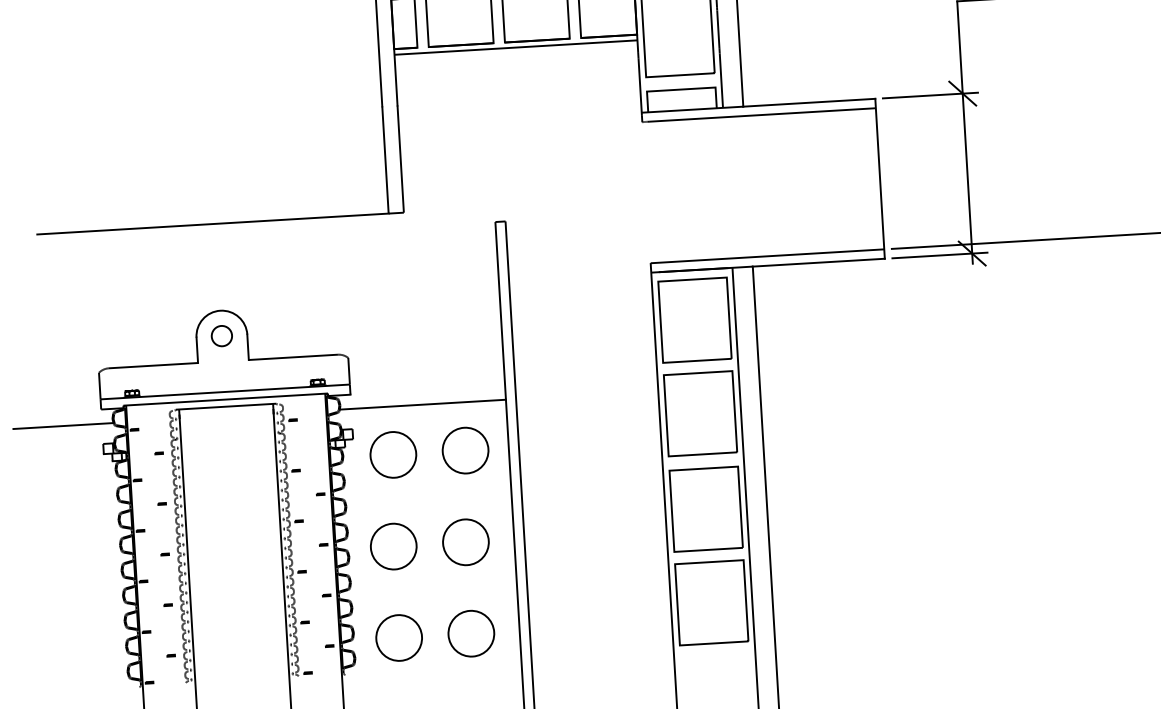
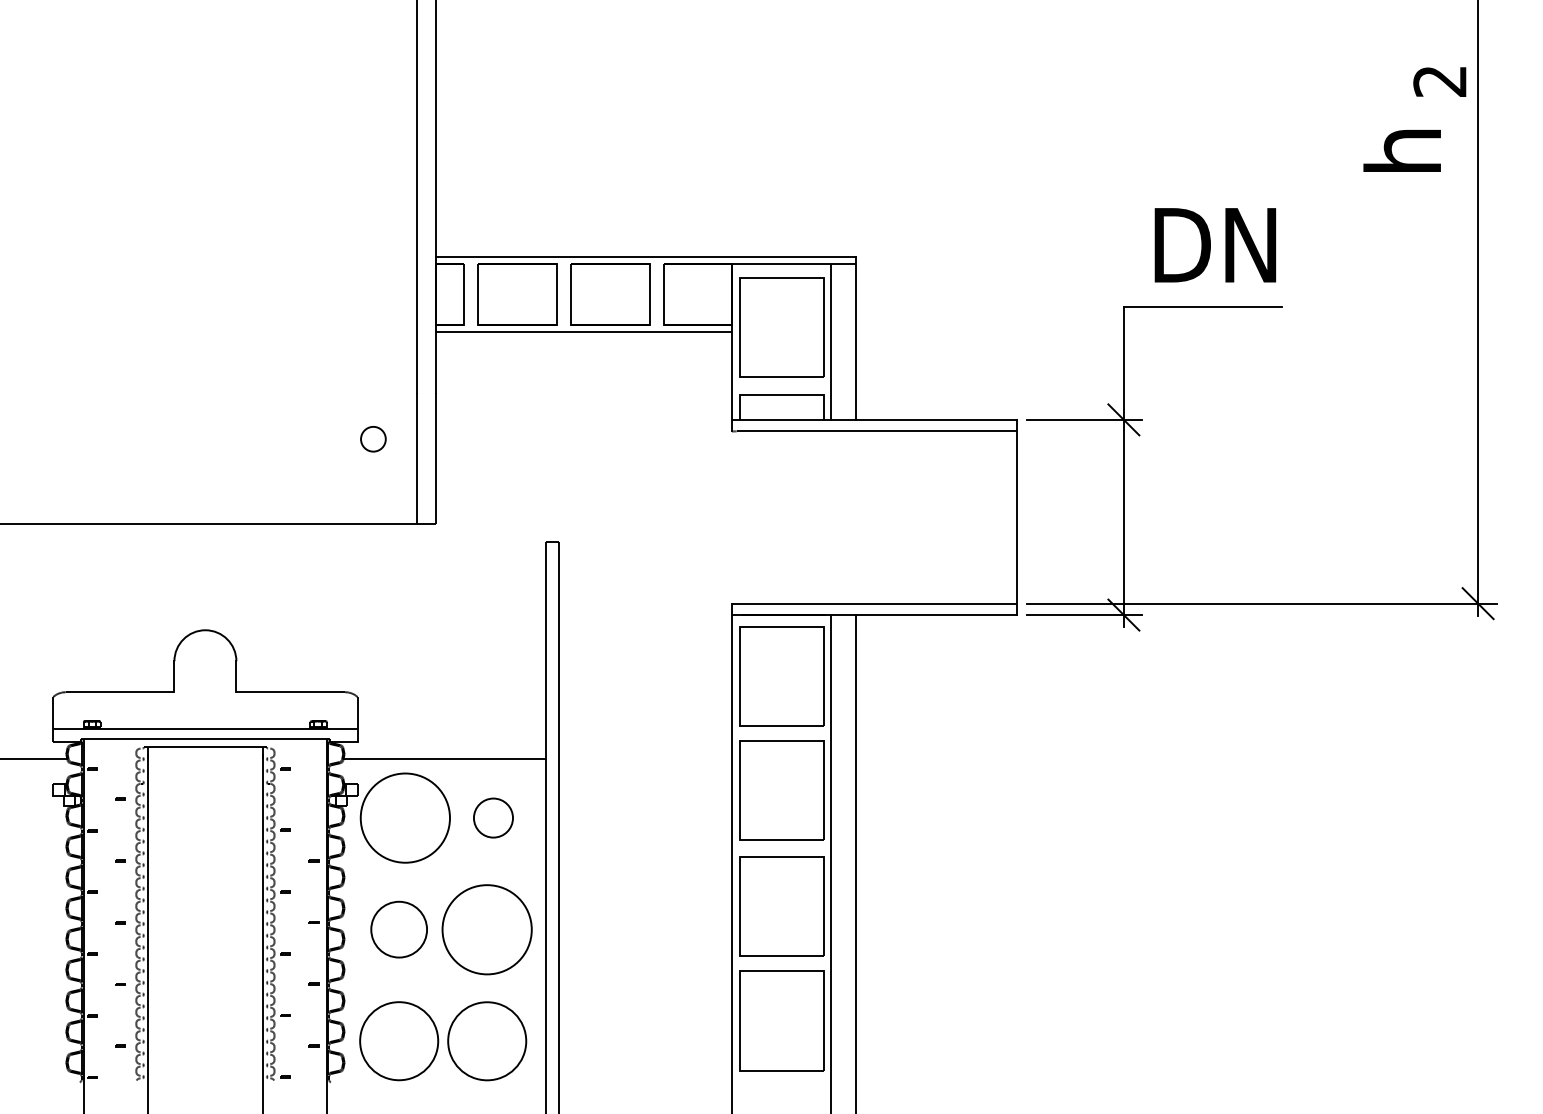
circle: (222, 336) -> (373, 439), moved
circle: (465, 450) -> (493, 817), size x0.7
circle: (393, 455) -> (405, 818), size x1.6
circle: (466, 542) -> (487, 929), size x1.6
circle: (471, 633) -> (487, 1040), size x1.4
circle: (399, 638) -> (399, 1041), size x1.4

